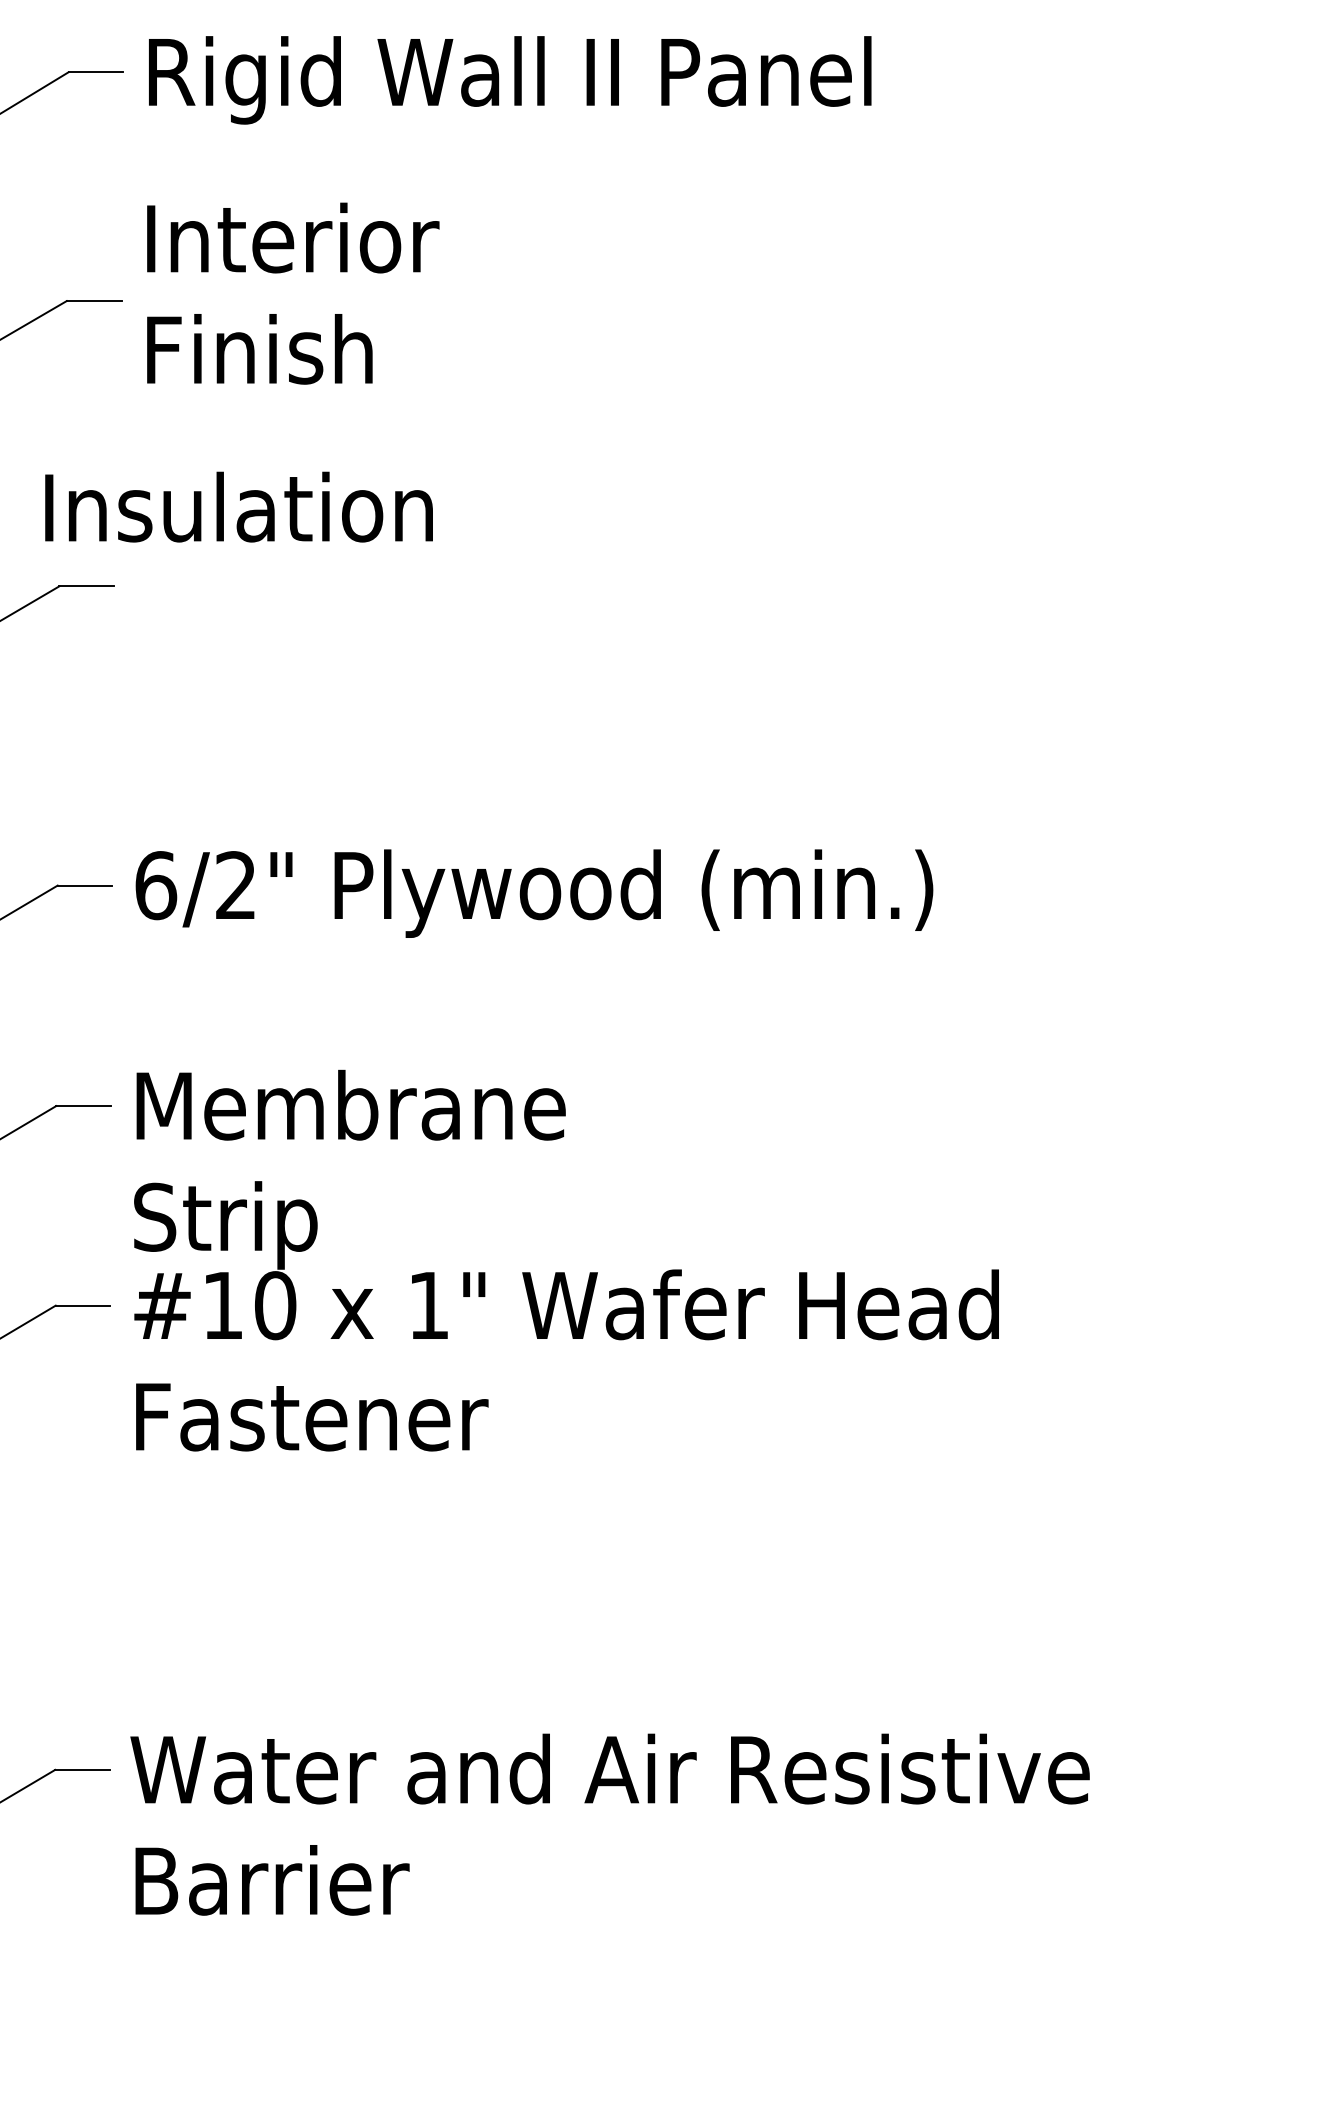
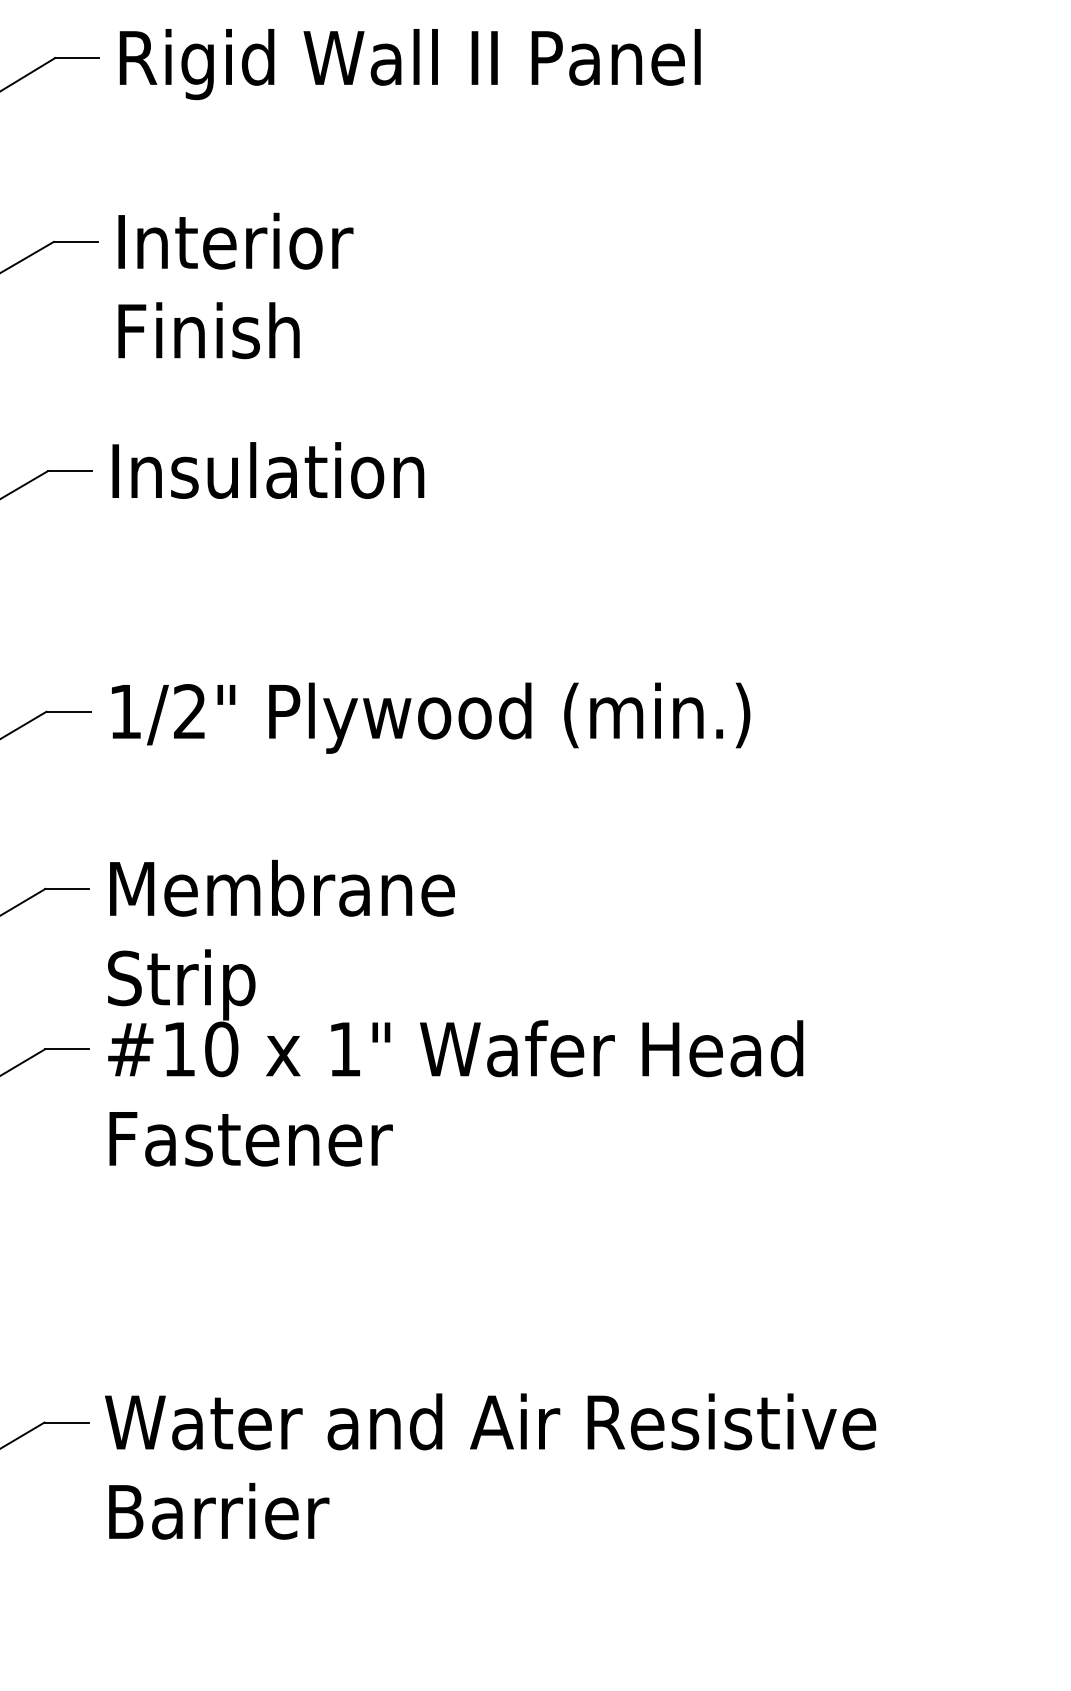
text: (292, 293) -> (235, 285), moved
text: (239, 507) -> (268, 470), moved
text: (155, 885) -> (125, 711), 6/2" -> 1/2"

